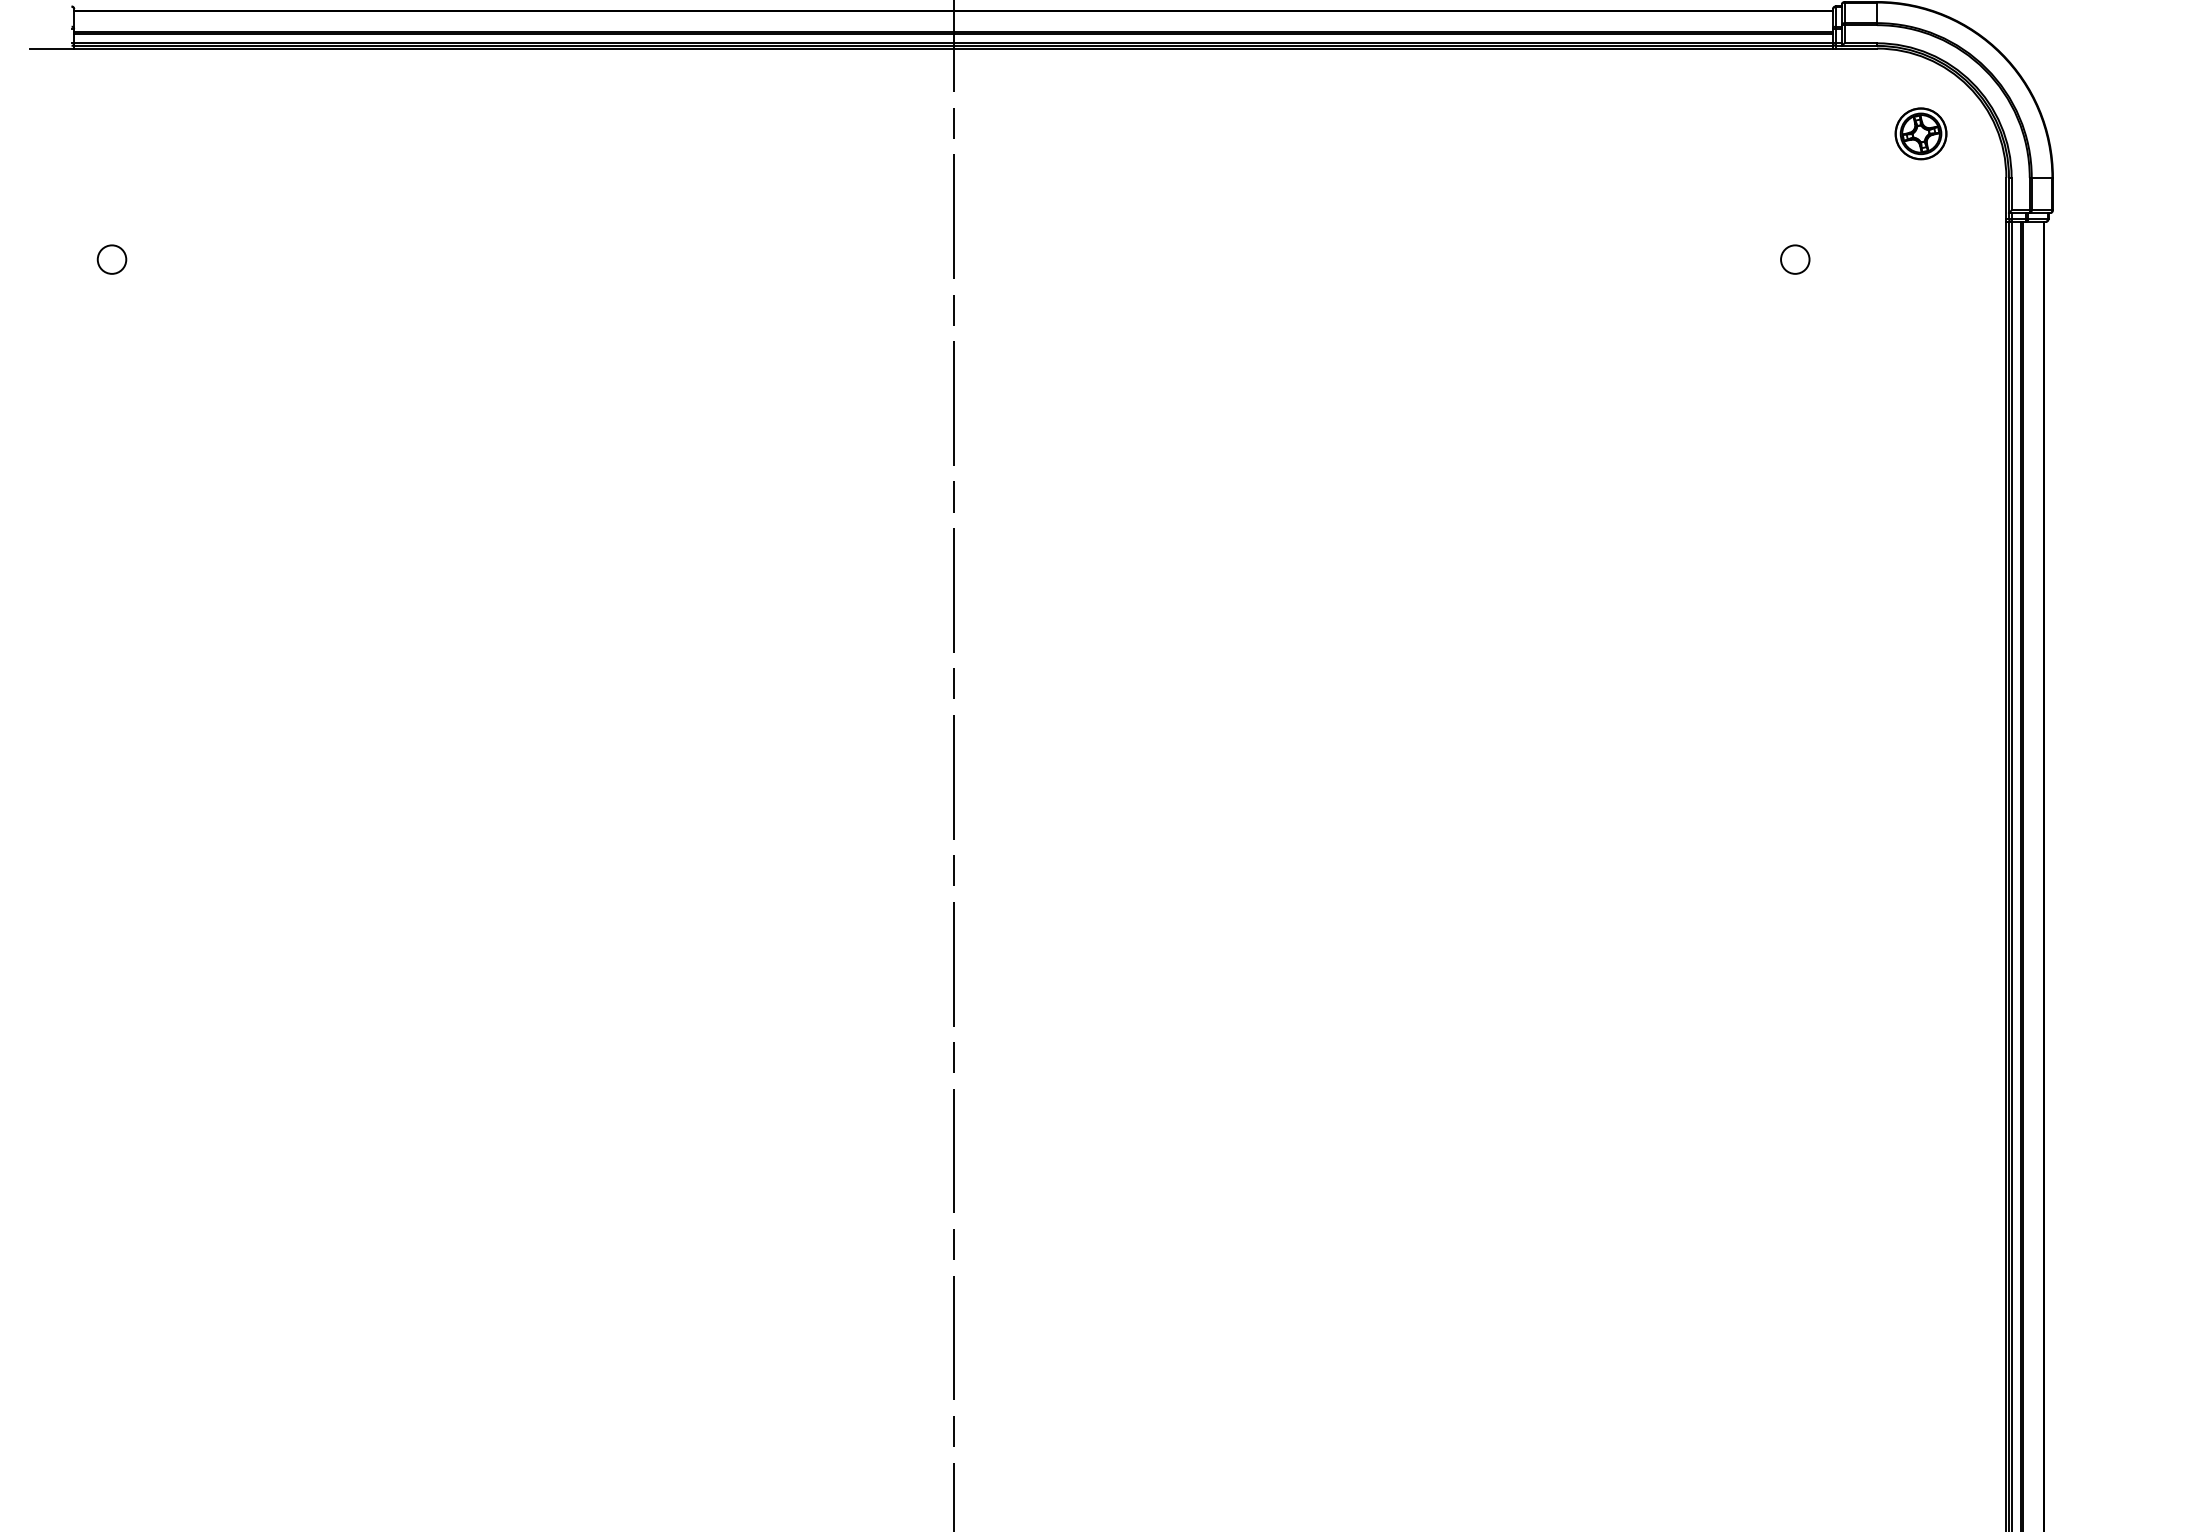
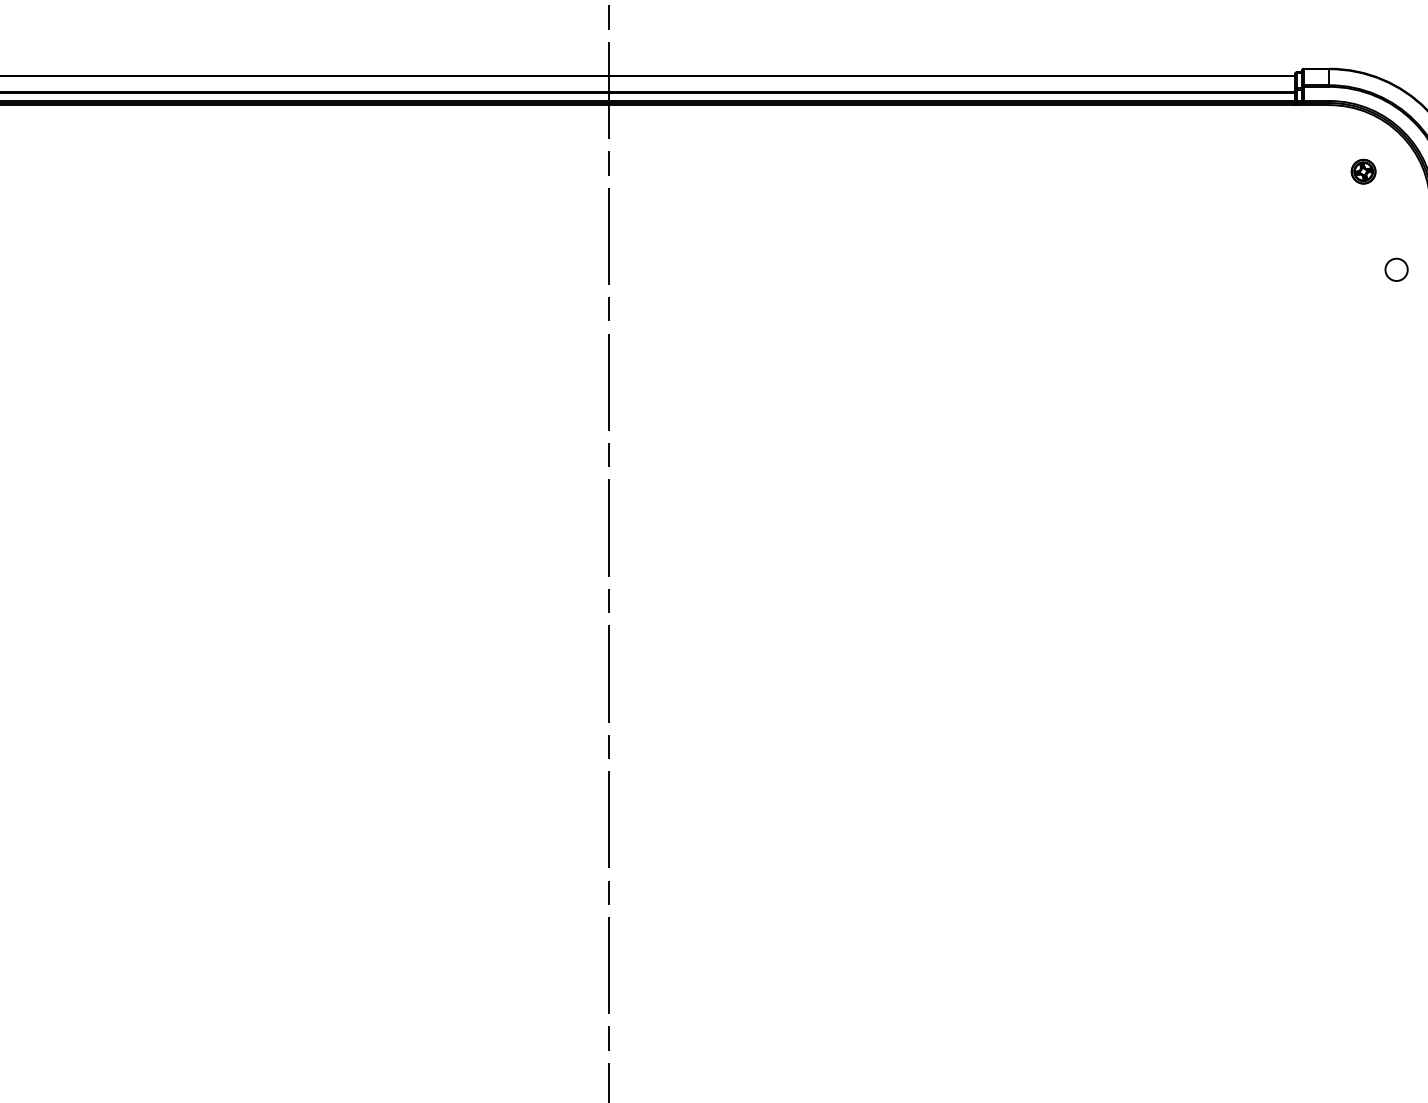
part: (1920, 133) -> (1363, 171), size x0.6
circle: (1795, 259) -> (1396, 269), moved

